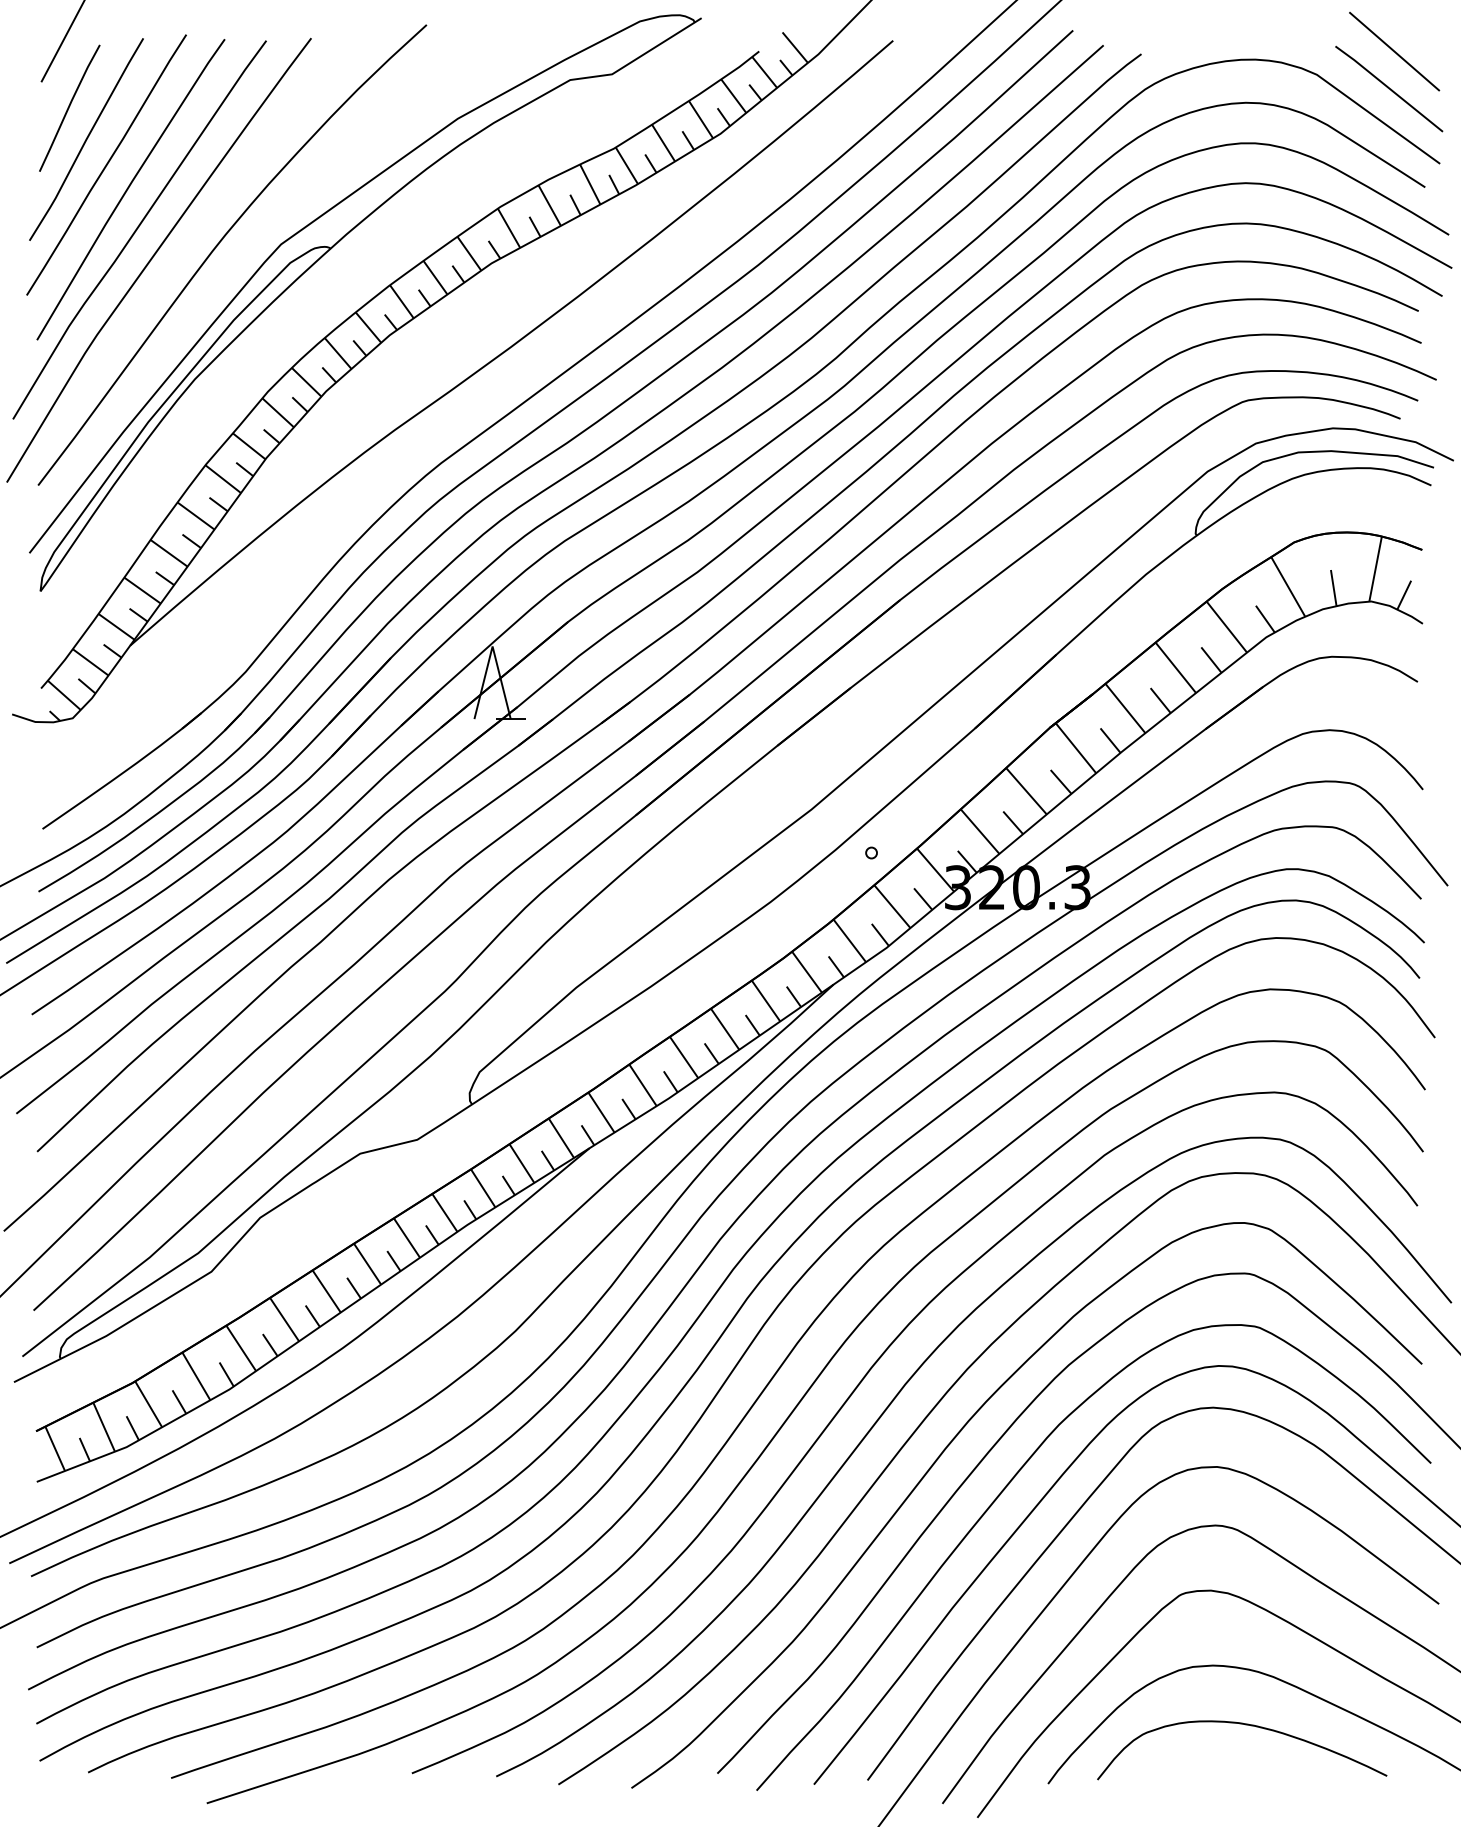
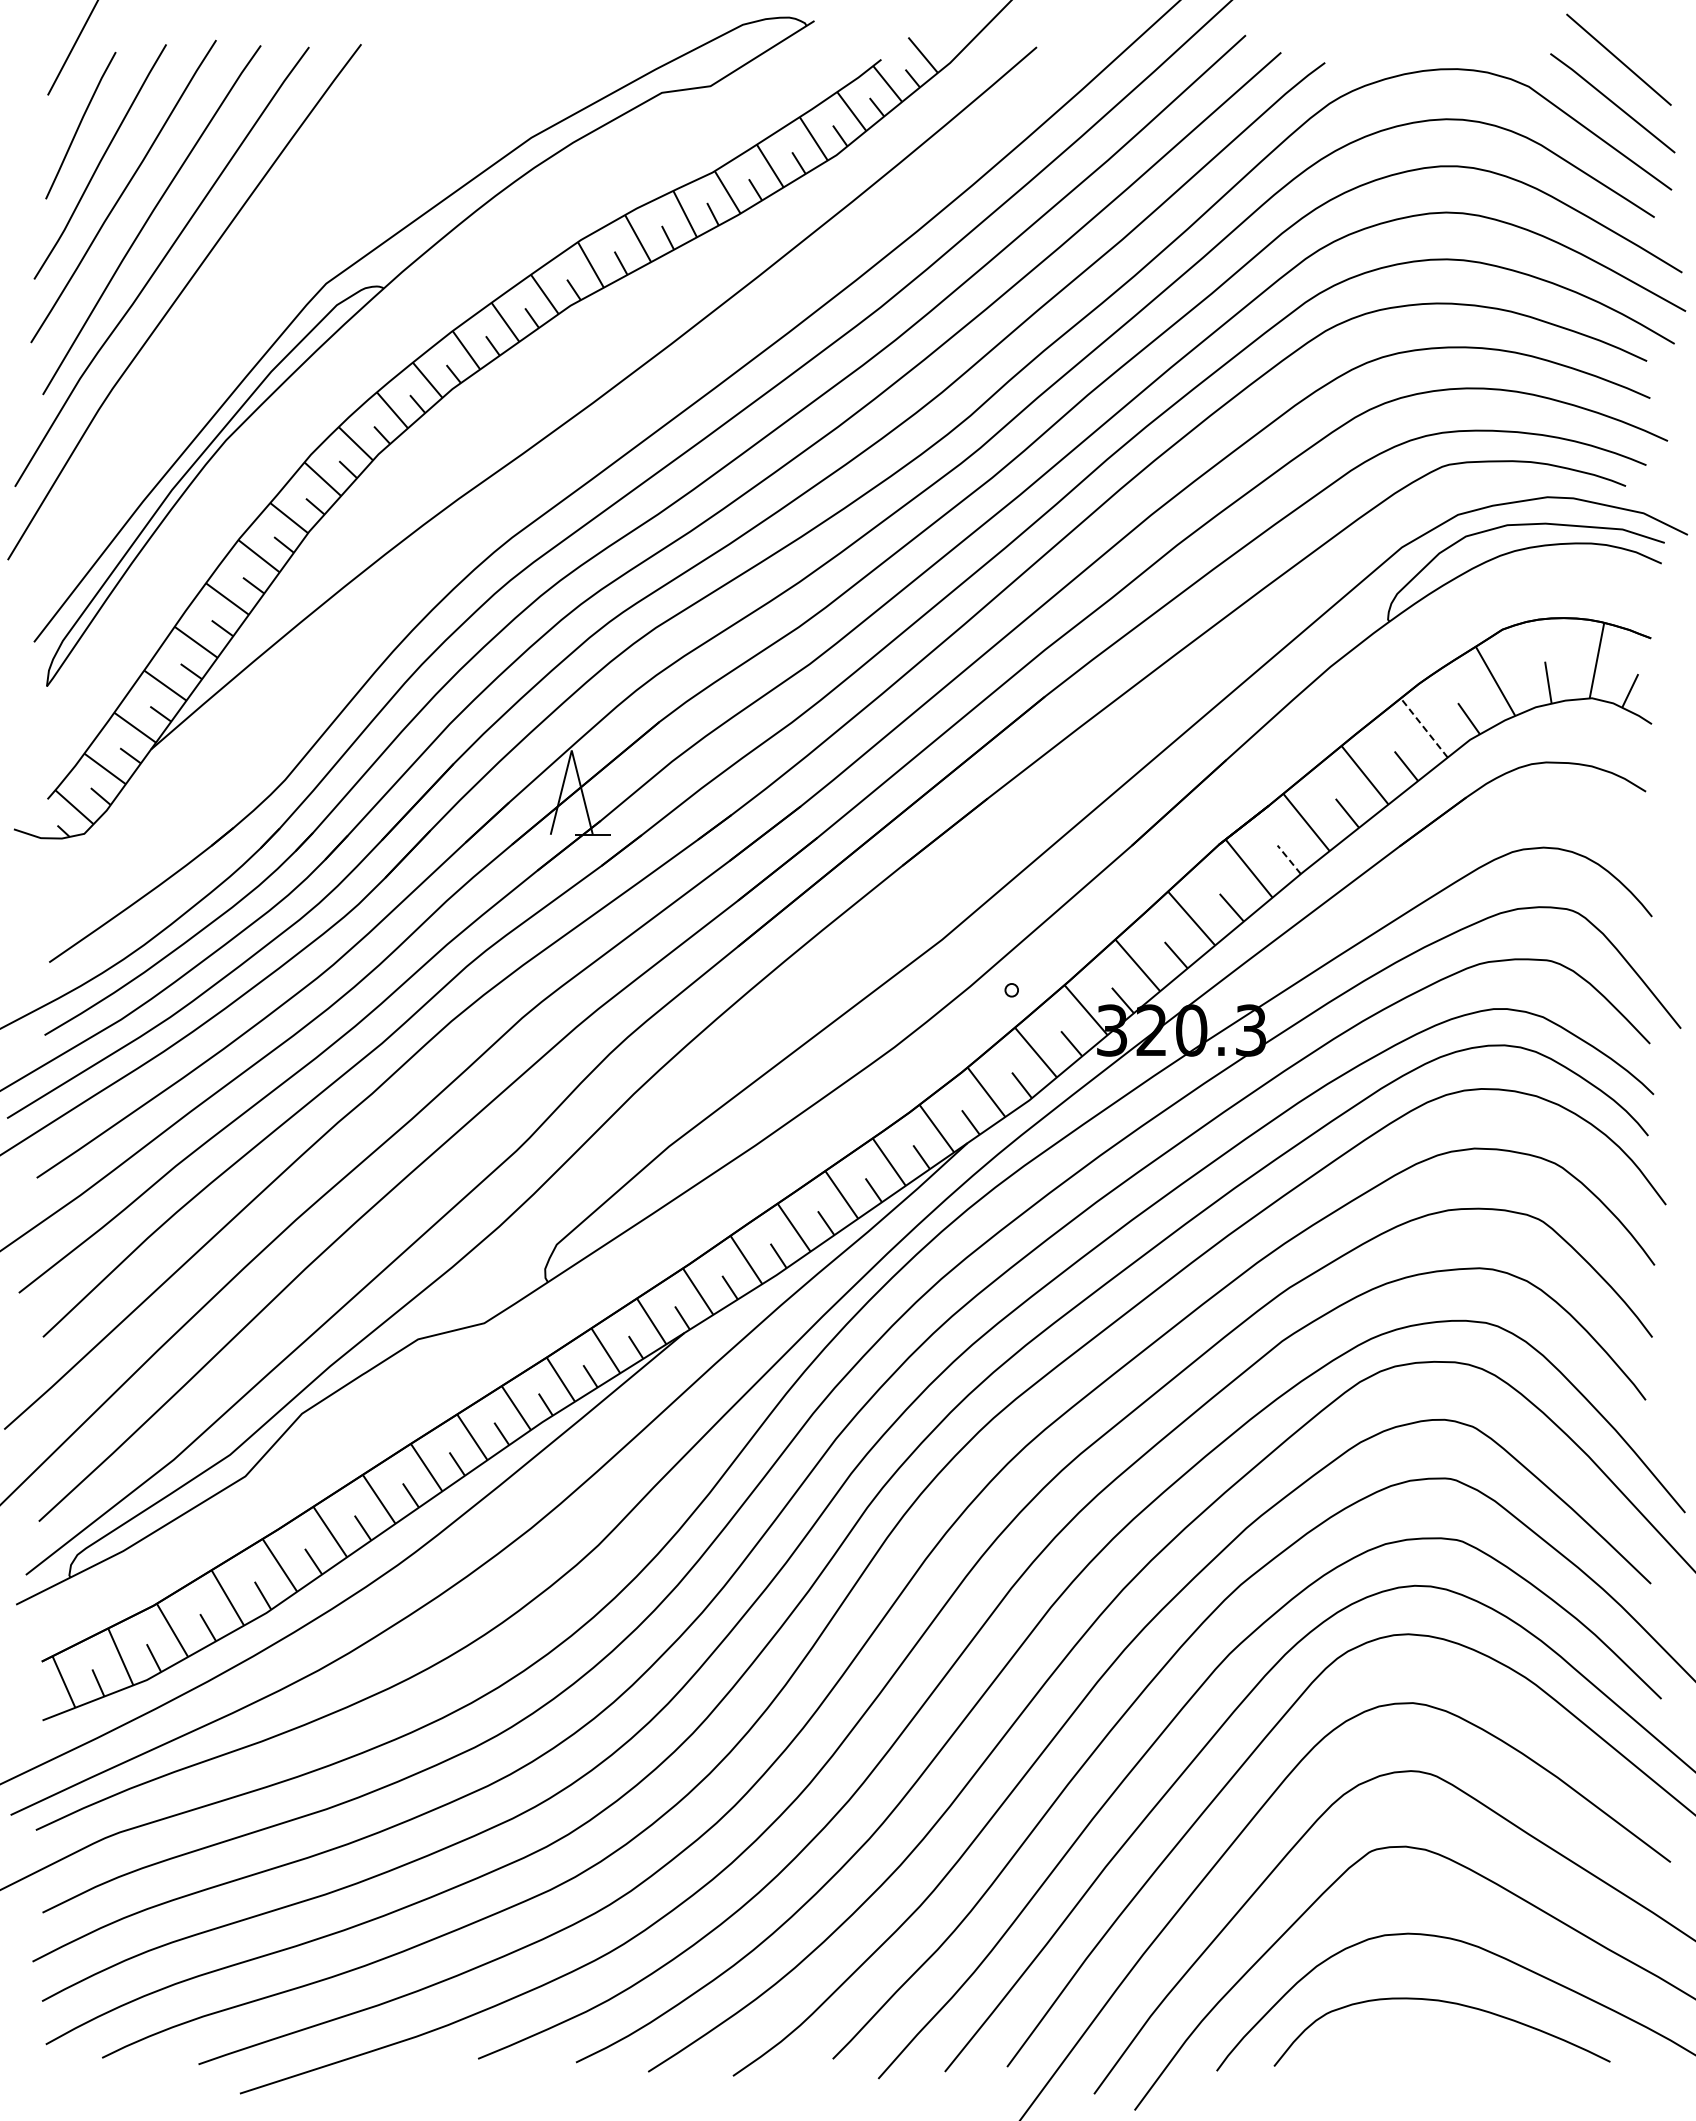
curve: (220, 243) -> (255, 282), removed
line: (1227, 626) -> (1424, 727), solid -> dashed
line: (1109, 740) -> (1288, 859), solid -> dashed

